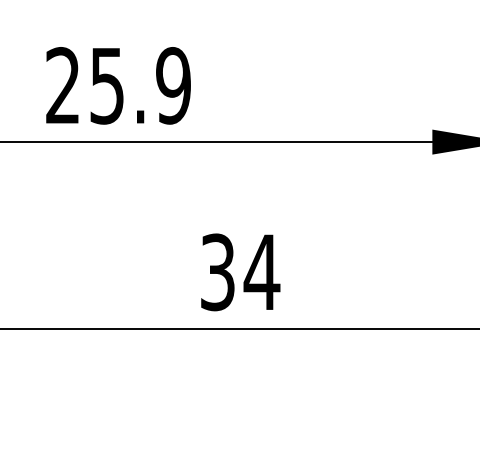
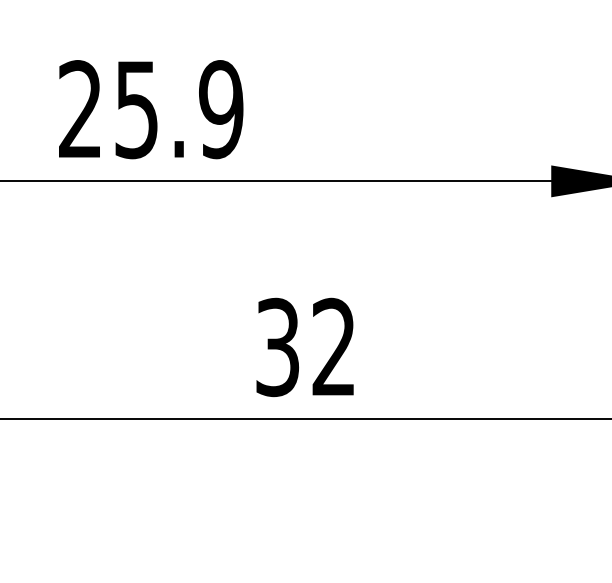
text: (261, 271) -> (333, 346), 34 -> 32

